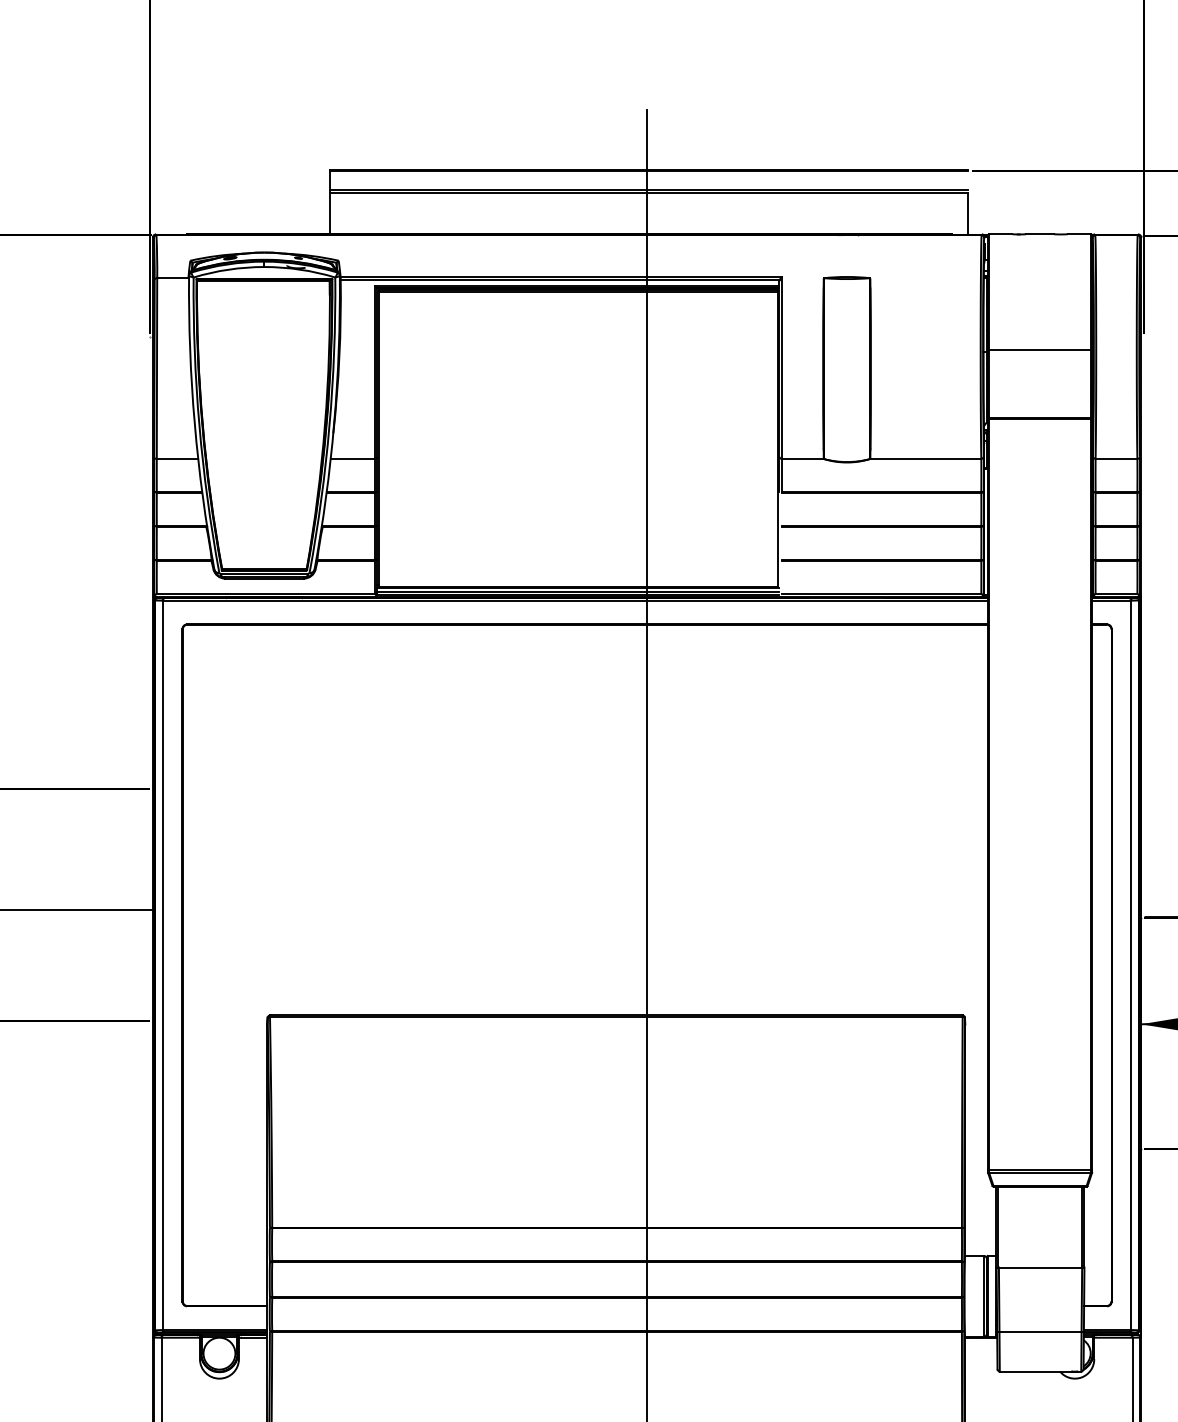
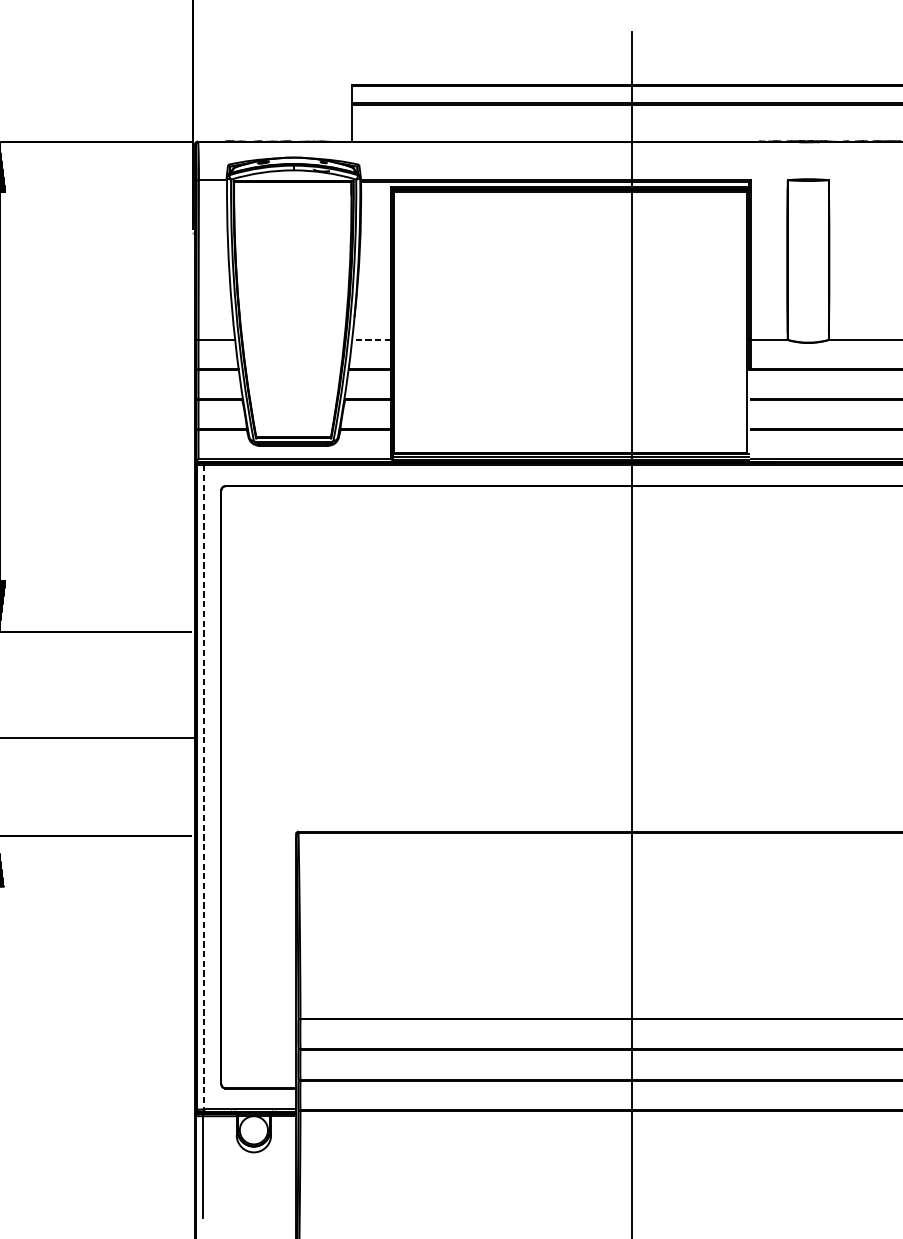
line: (352, 458) -> (371, 339), solid -> dashed
line: (162, 965) -> (203, 787), solid -> dashed

